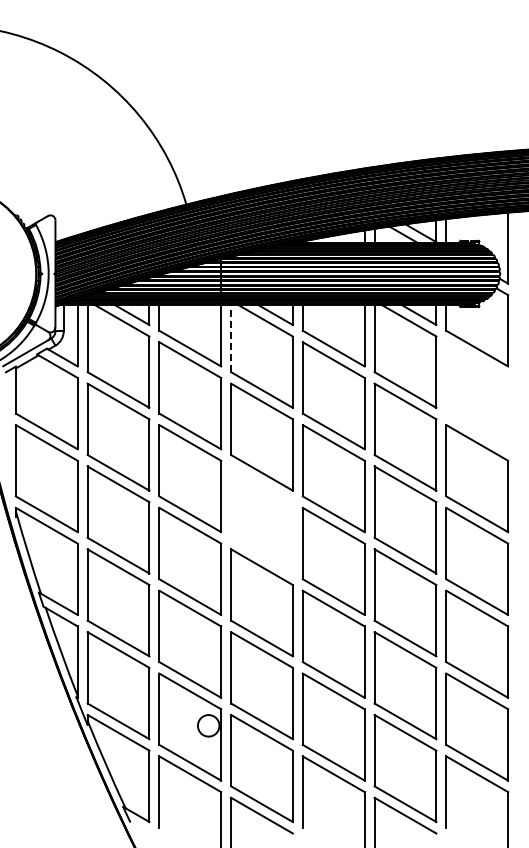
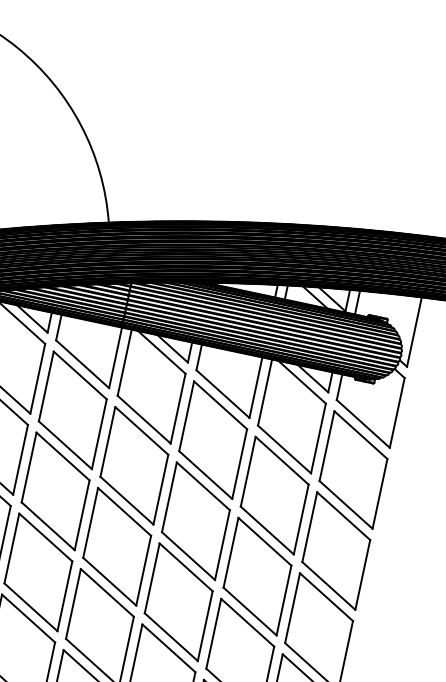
line: (231, 338) -> (125, 362), dashed -> solid
part: (477, 395) -> (353, 469), added
part: (261, 519) -> (116, 546), added

